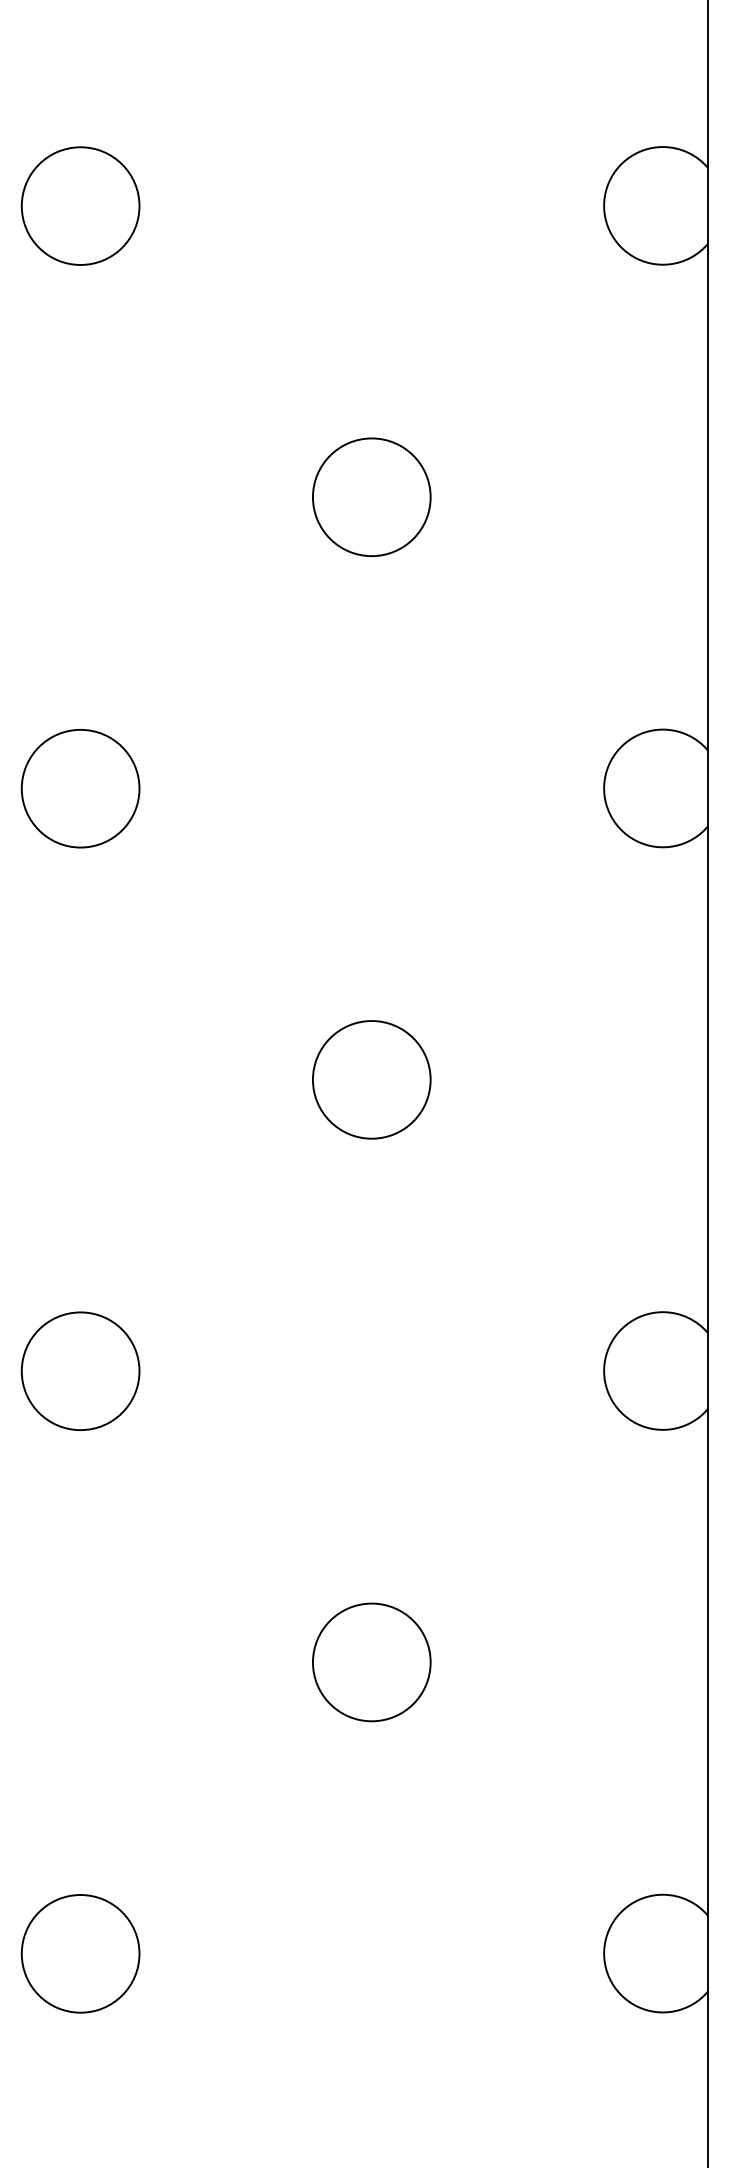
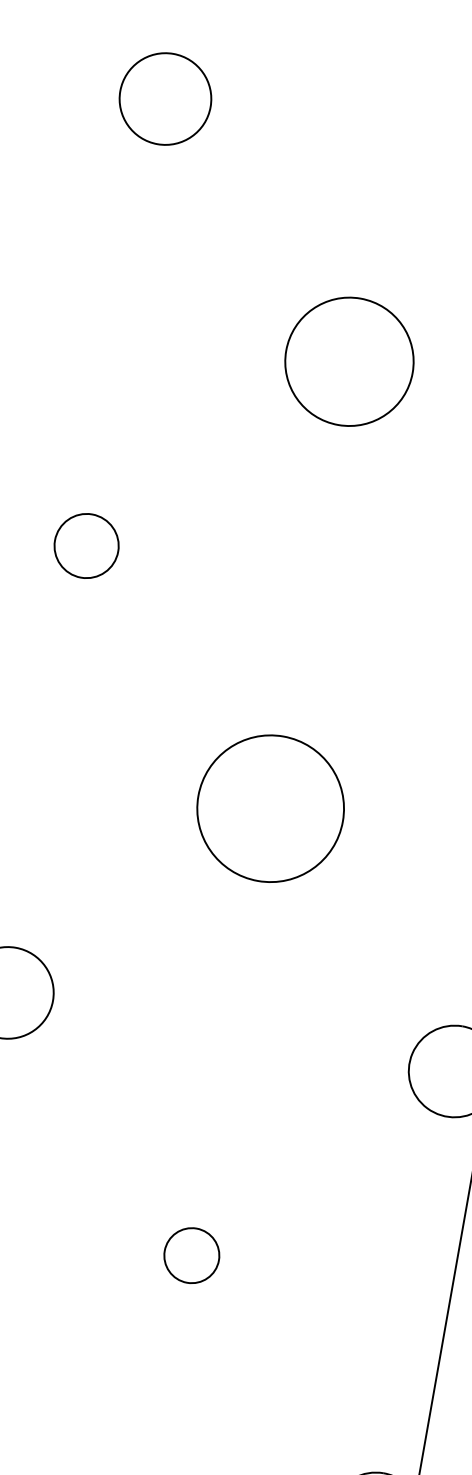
circle: (371, 497) -> (349, 361), size x1.4
circle: (80, 788) -> (86, 545), size x0.7
circle: (371, 1079) -> (270, 808), size x1.6
circle: (371, 1662) -> (191, 1255), size x0.6

